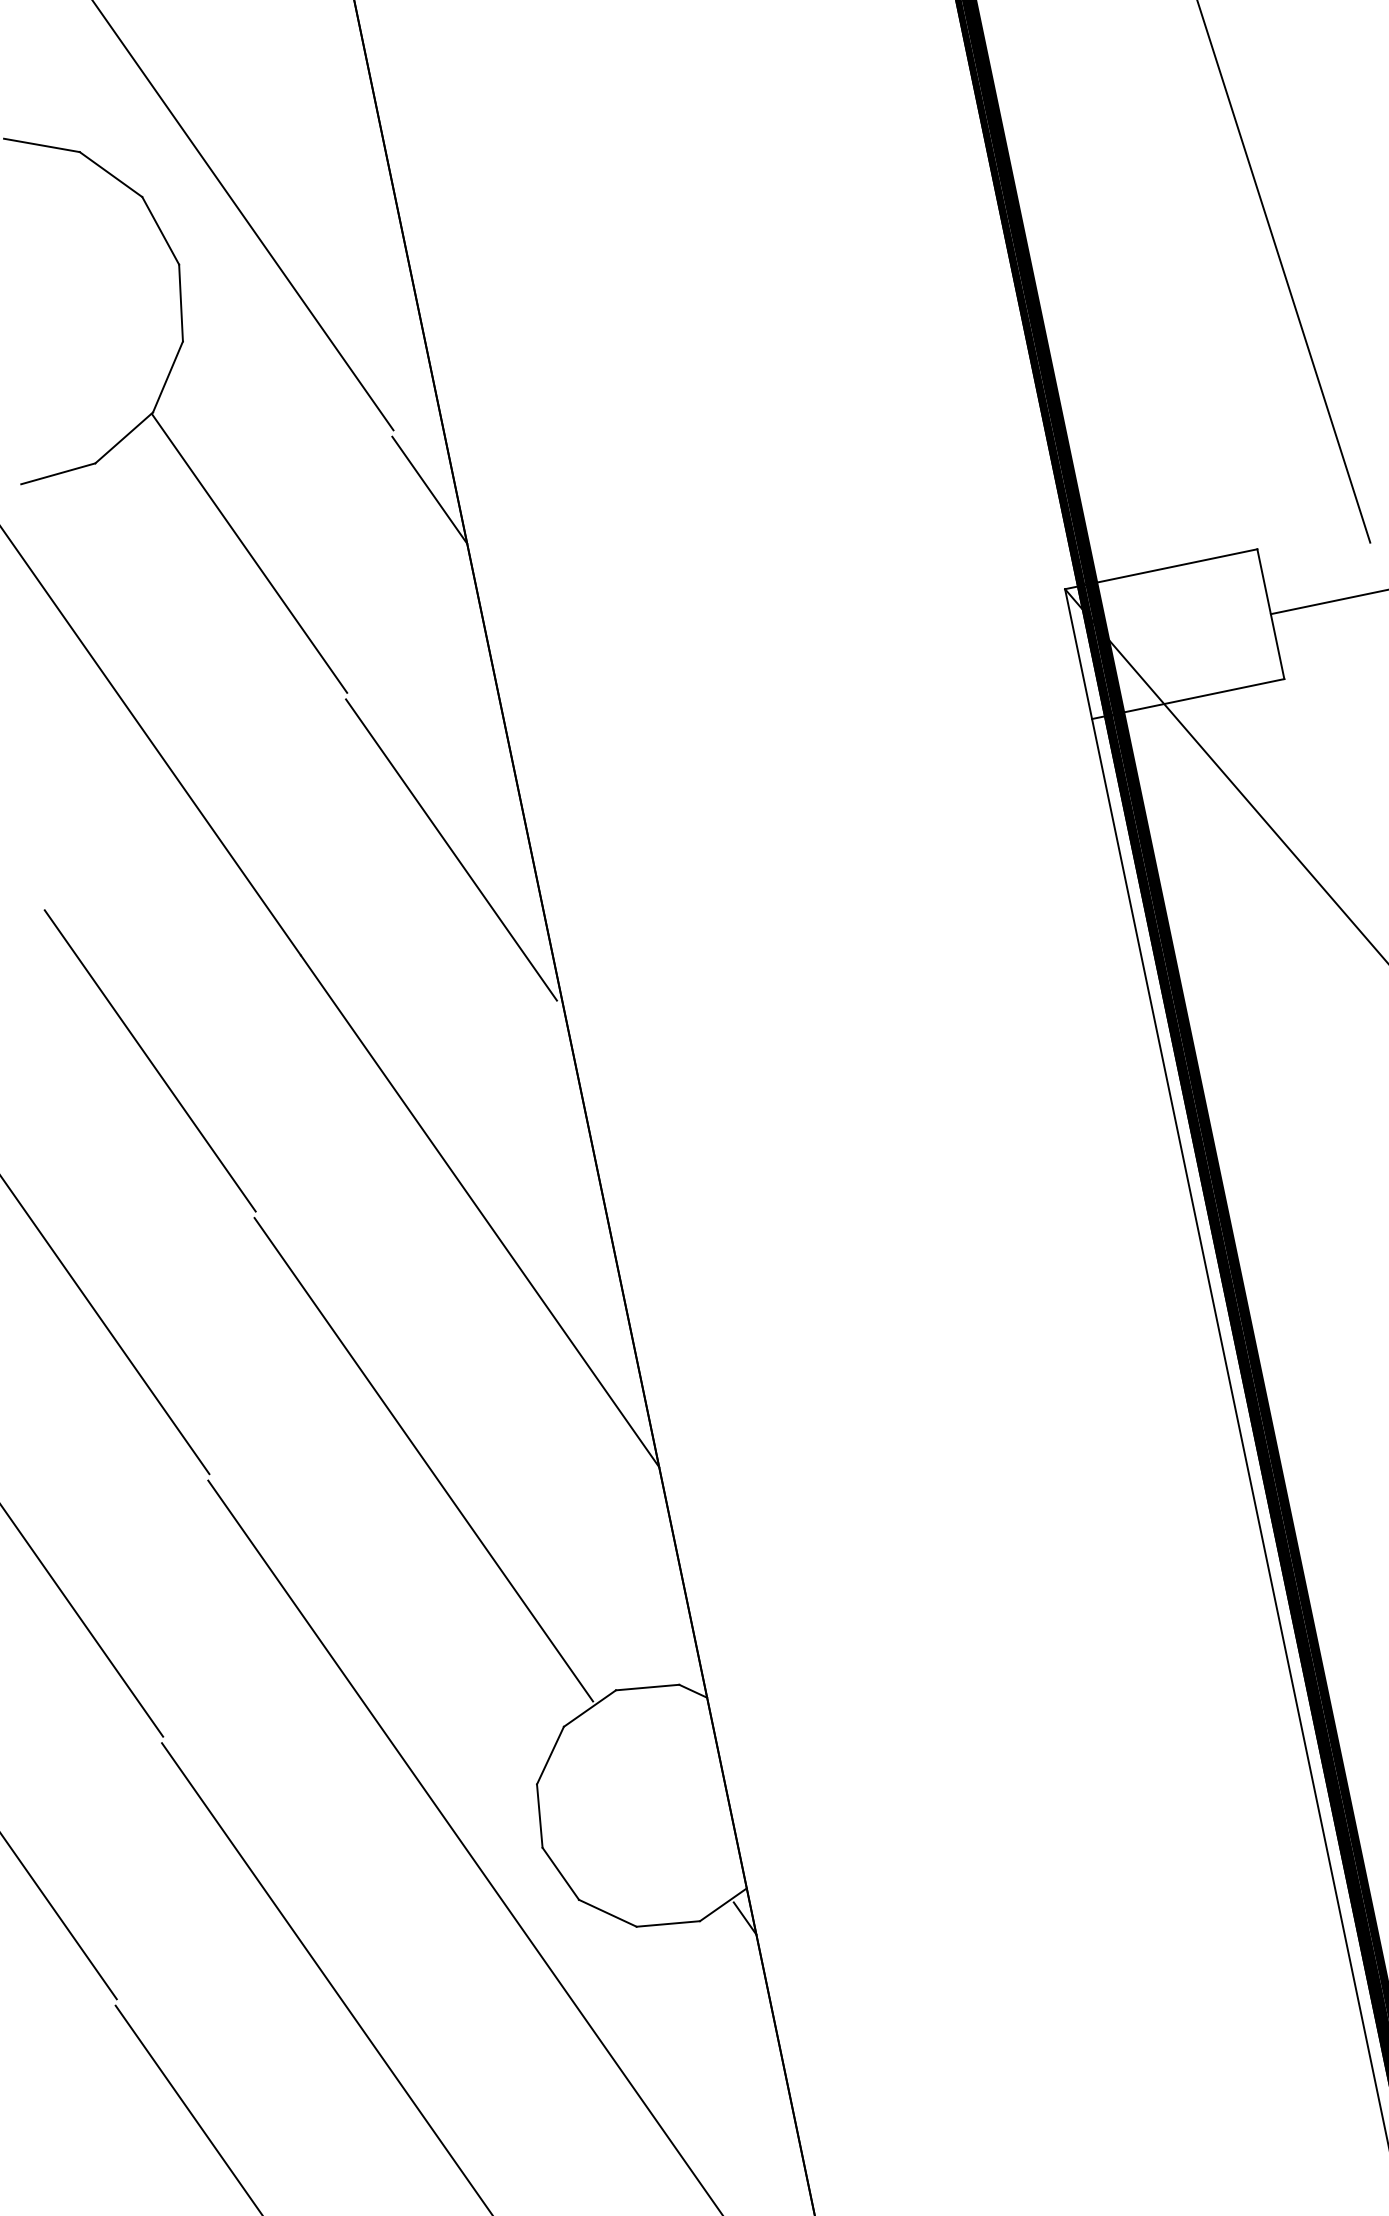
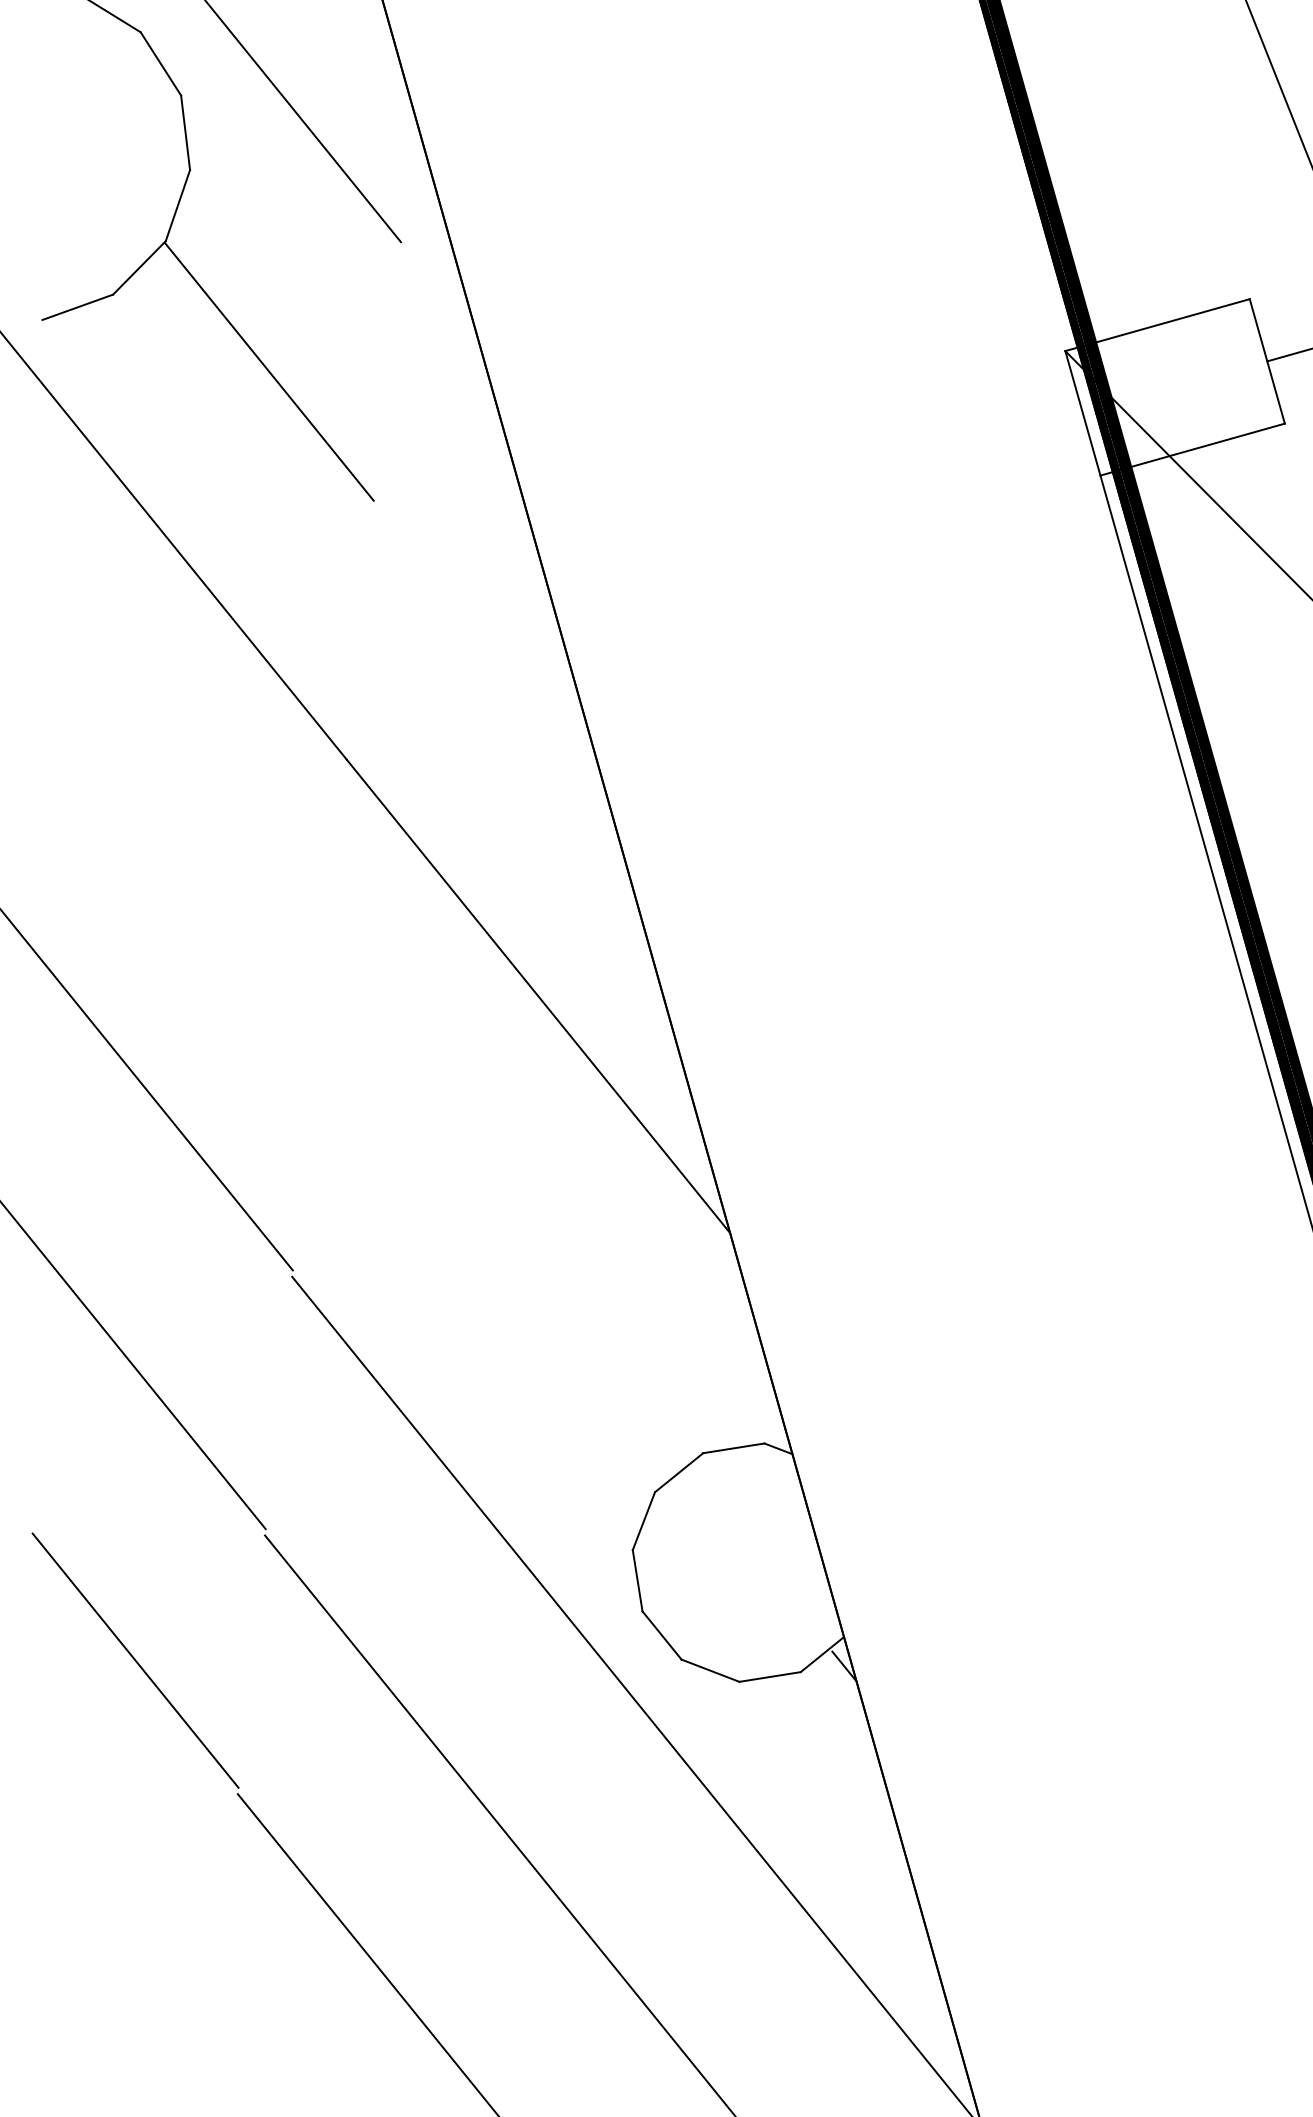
line: (429, 489) -> (440, 297), removed
line: (451, 849) -> (485, 646), removed
line: (149, 1060) -> (206, 872), removed
line: (423, 1459) -> (500, 1241), removed

